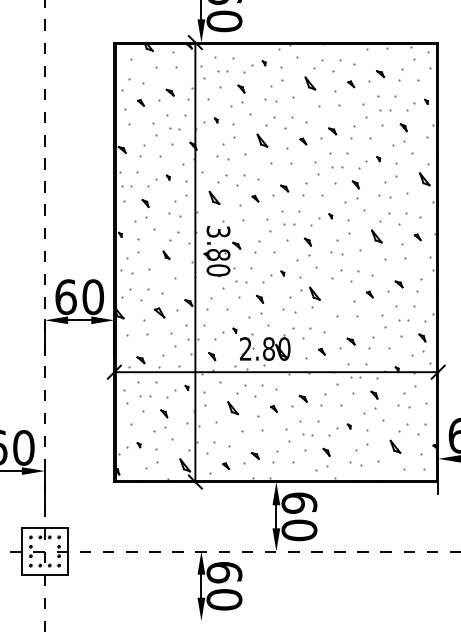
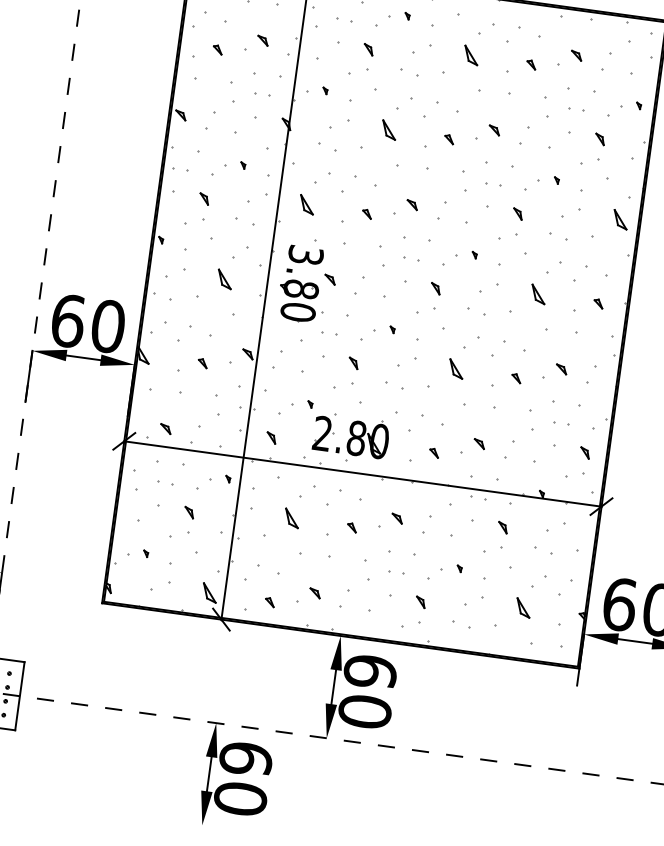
part: (166, 255) -> (224, 279), size x1.67
part: (314, 293) -> (455, 368), moved
part: (159, 313) -> (202, 363), size x0.62

